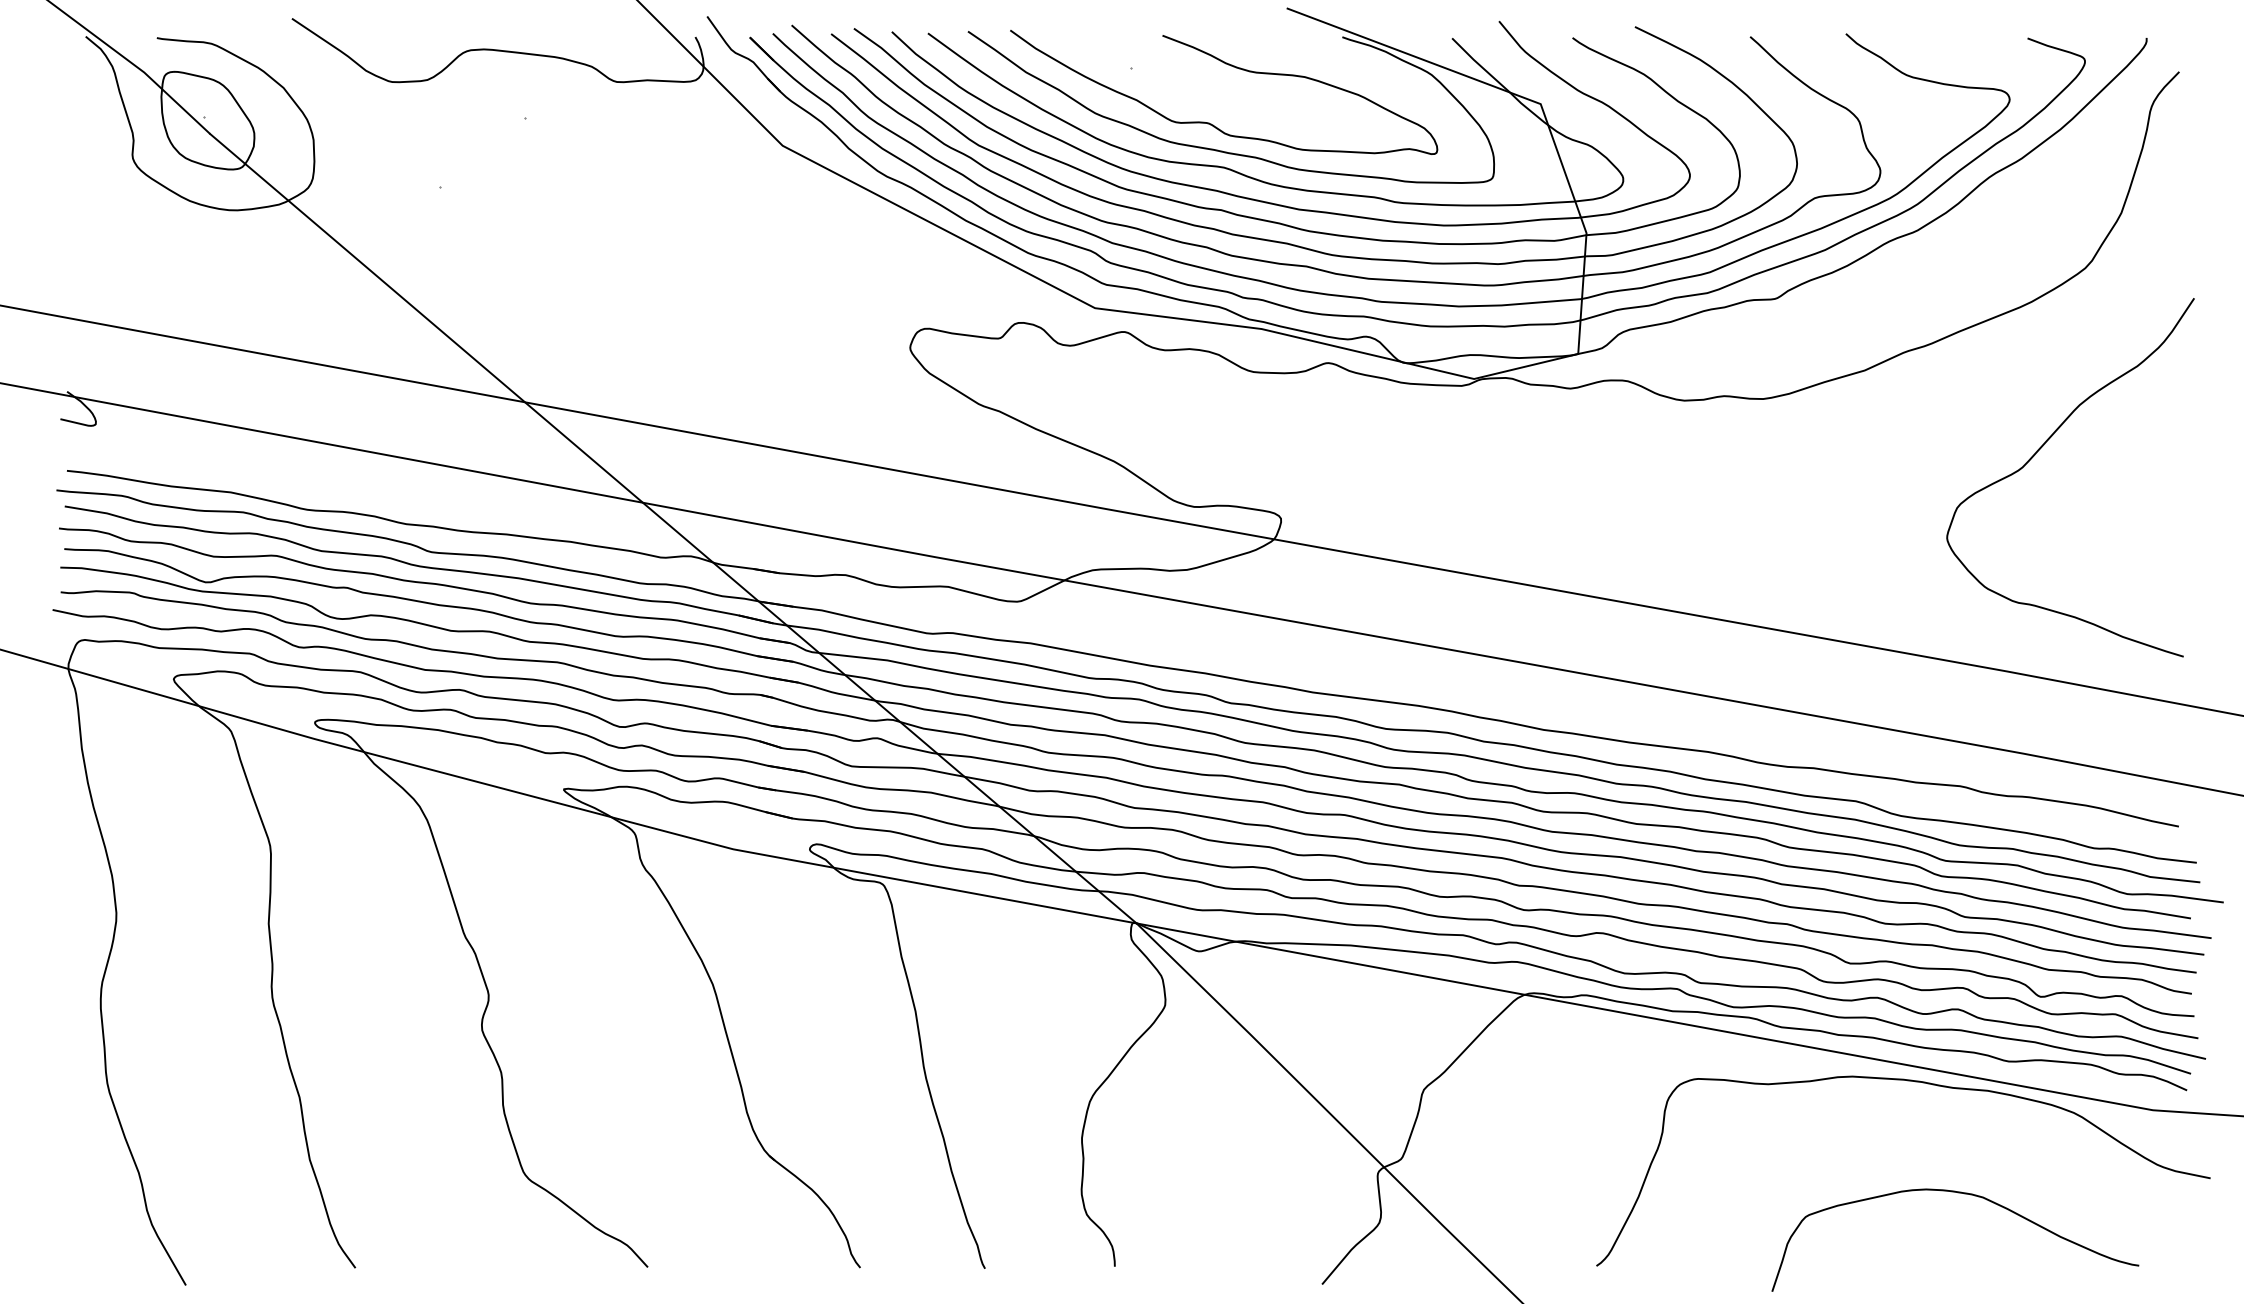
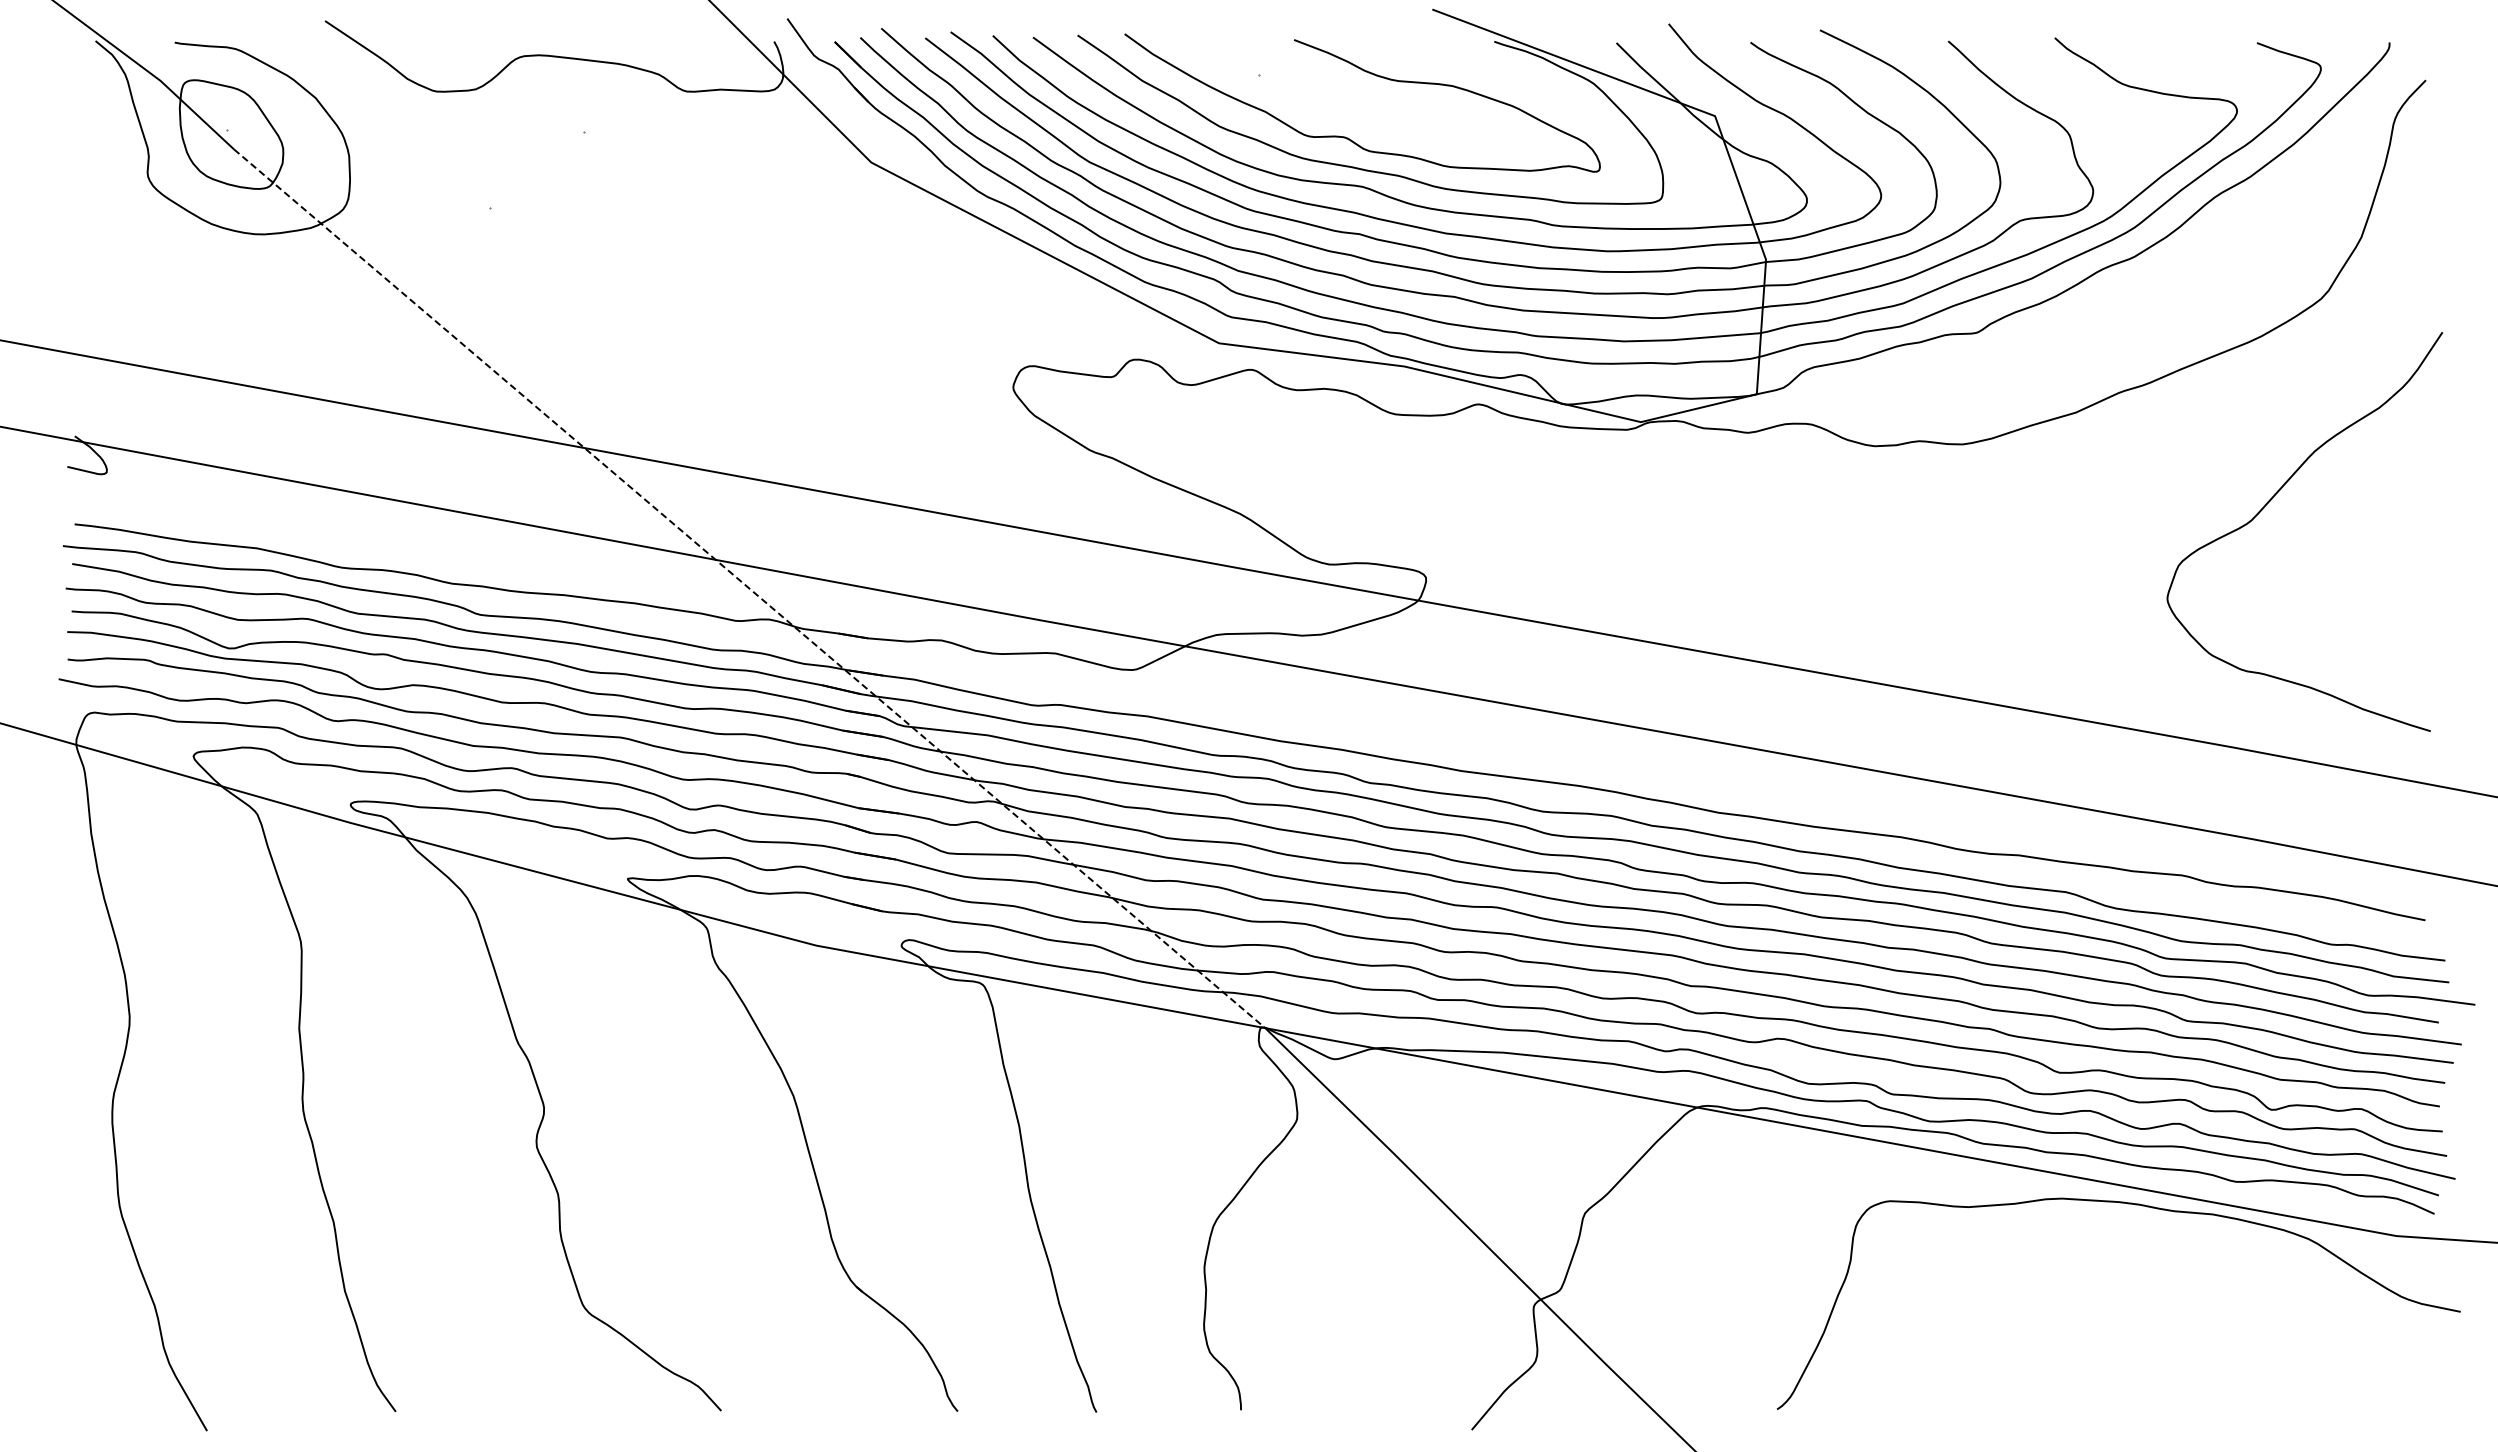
line: (674, 529) -> (750, 589), solid -> dashed
curve: (1963, 1194) -> (2185, 1329), removed

